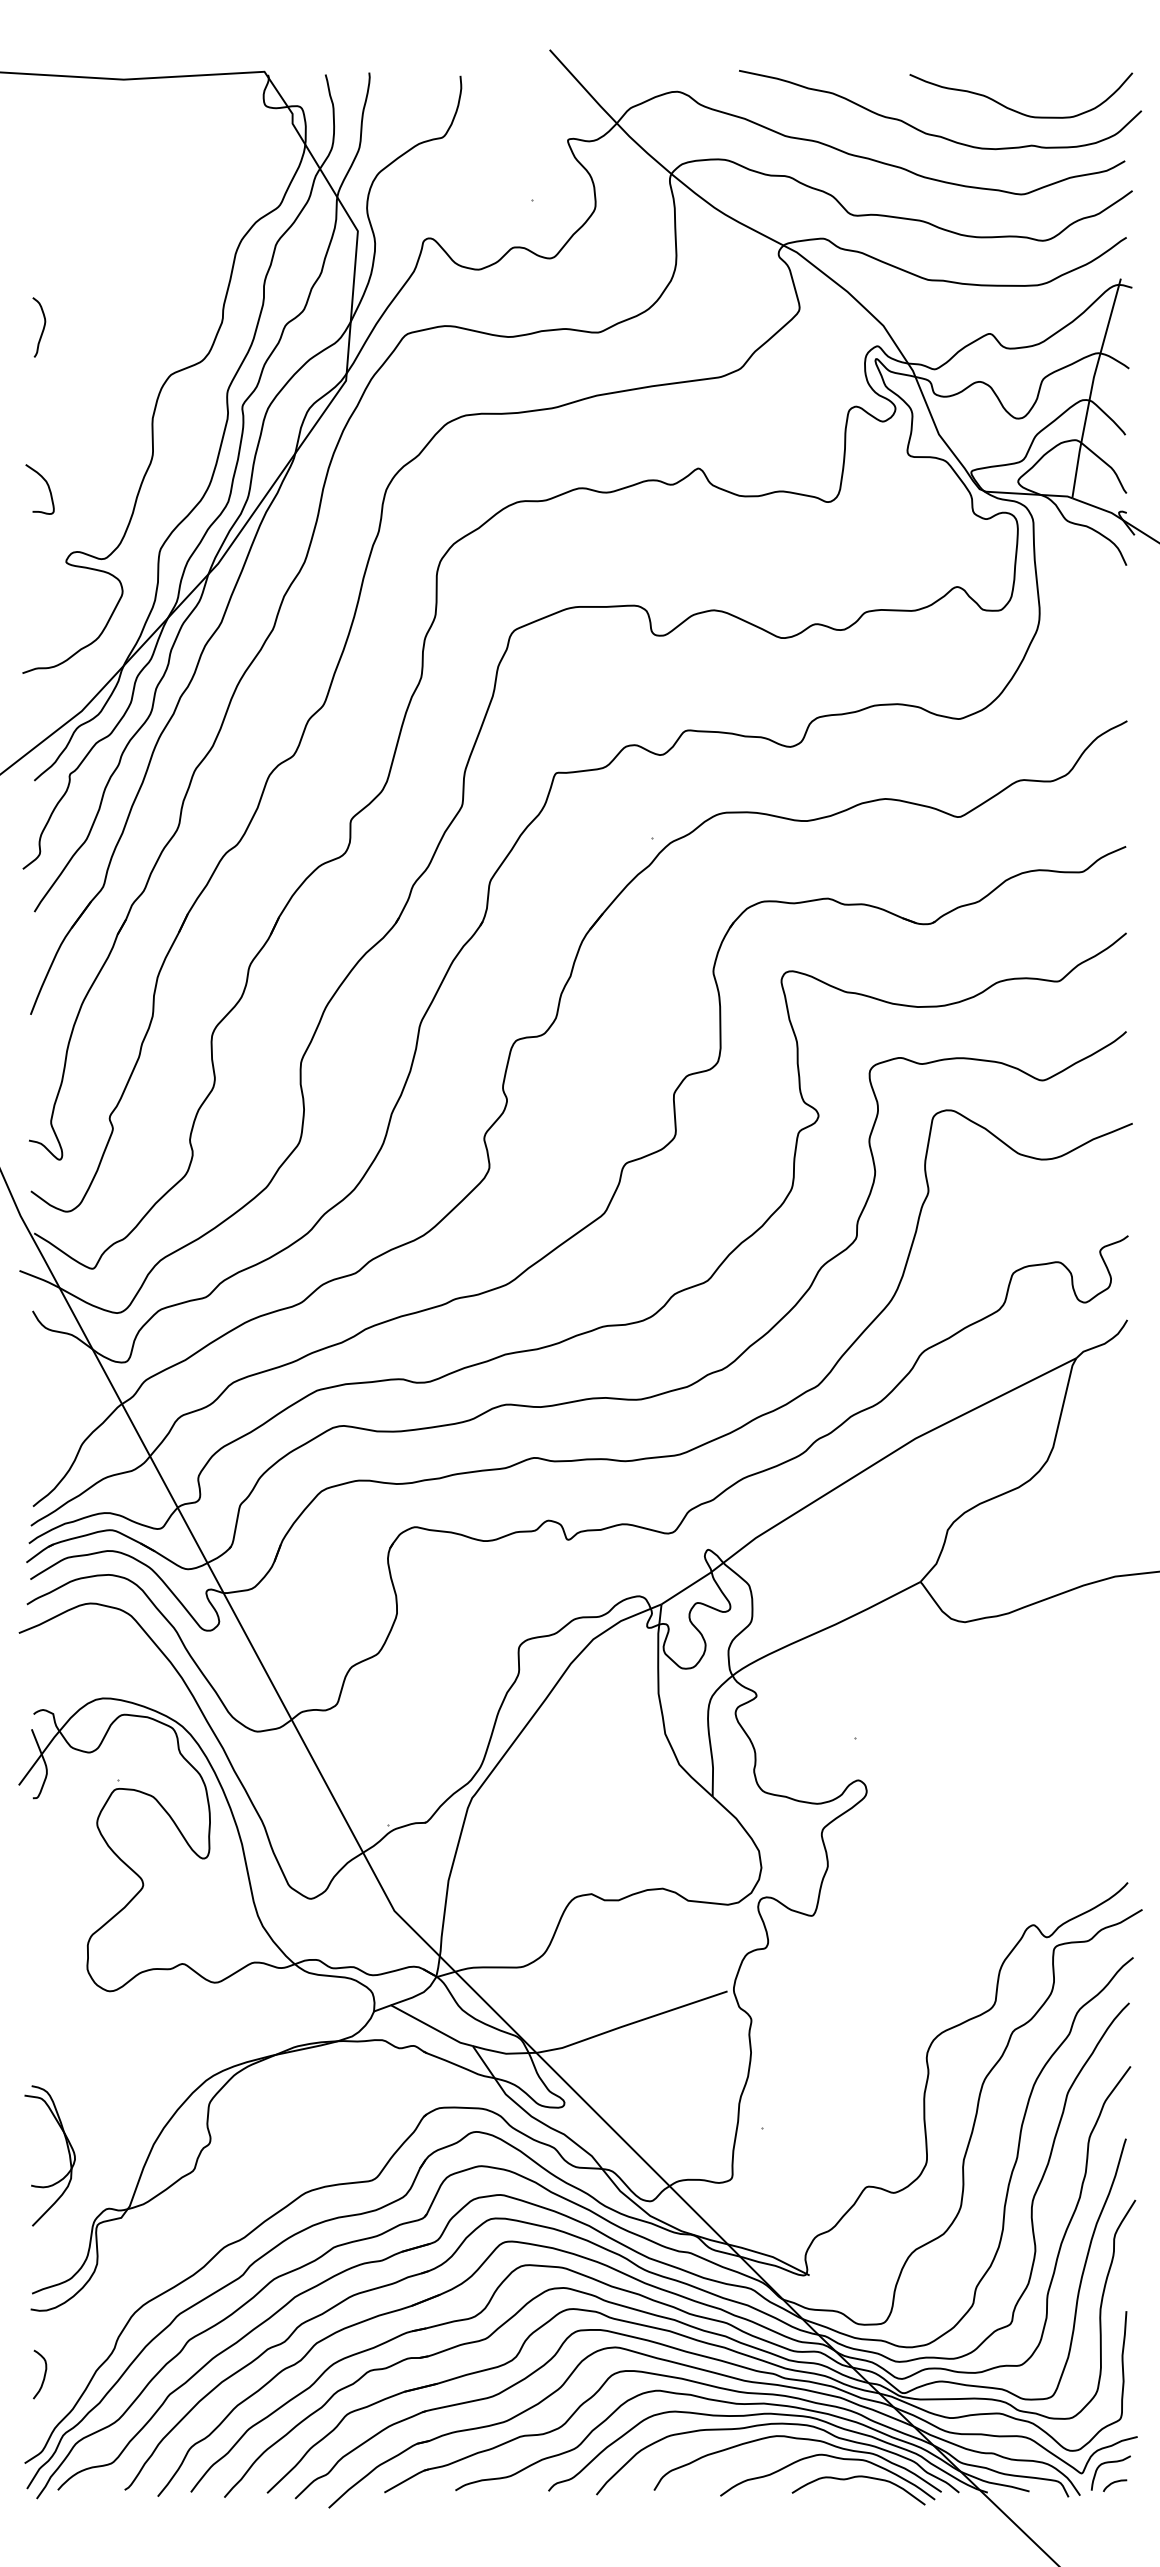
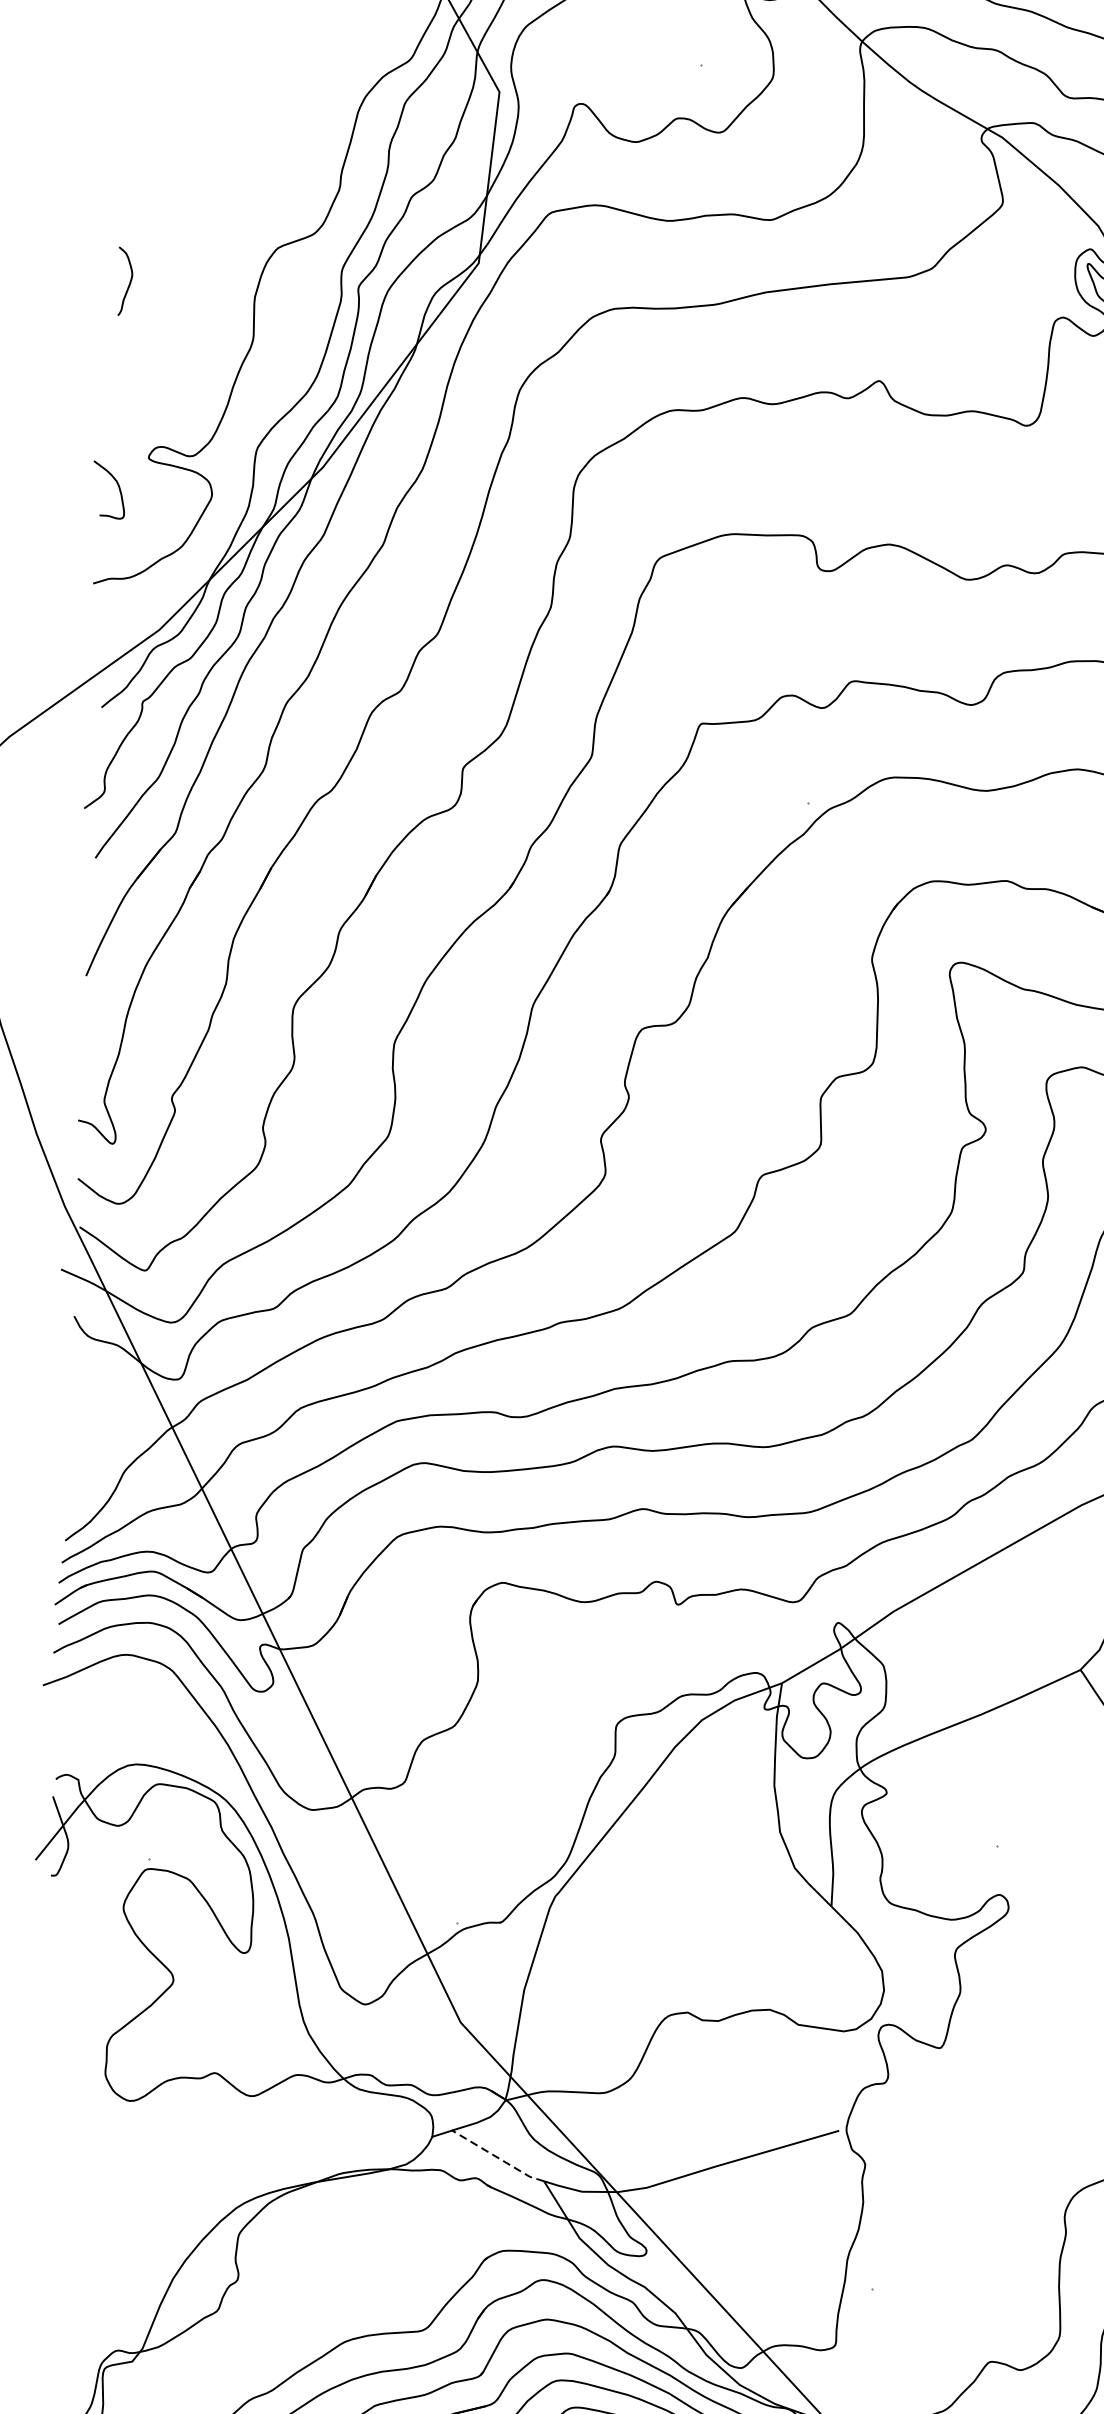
curve: (42, 329) -> (128, 283), moved
curve: (47, 486) -> (117, 487), moved
line: (431, 2027) -> (497, 2157), solid -> dashed
part: (67, 2150) -> (73, 2281), removed

